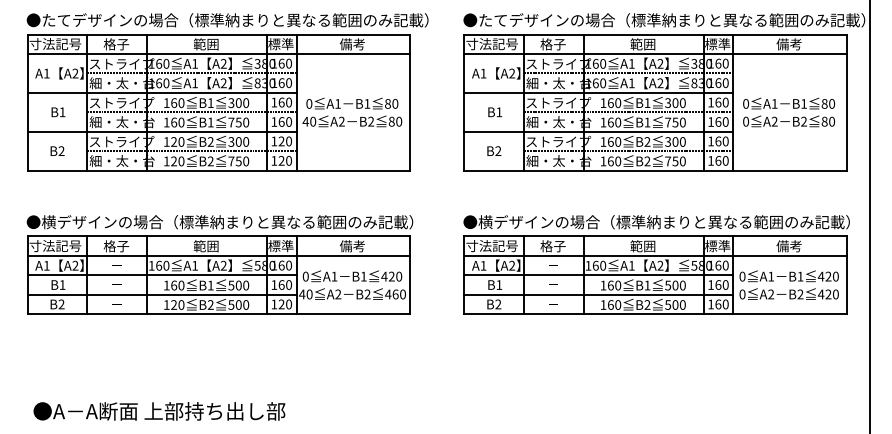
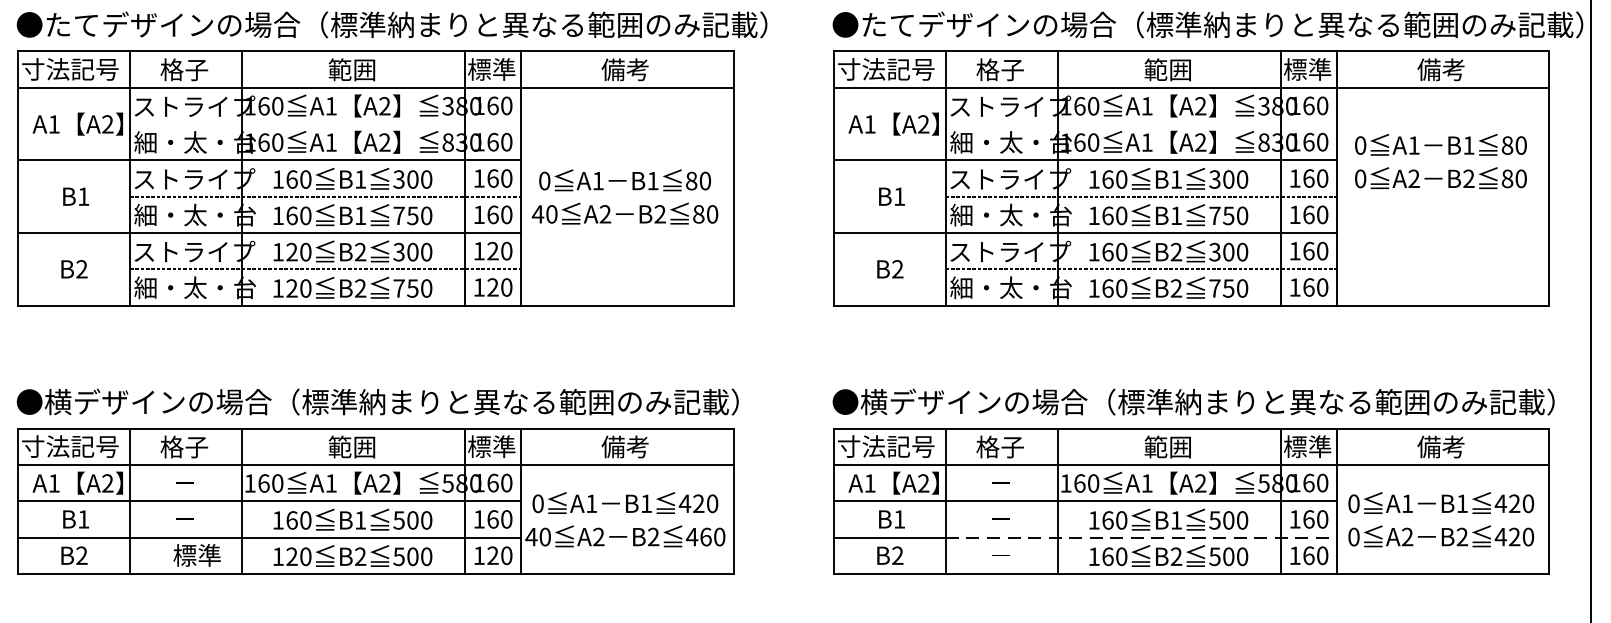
line: (191, 73) -> (324, 124), removed
line: (628, 73) -> (1140, 124), removed
text: (789, 112) -> (1441, 161), moved
line: (628, 294) -> (1140, 537), solid -> dashed
text: (122, 304) -> (195, 555), － -> 標準

